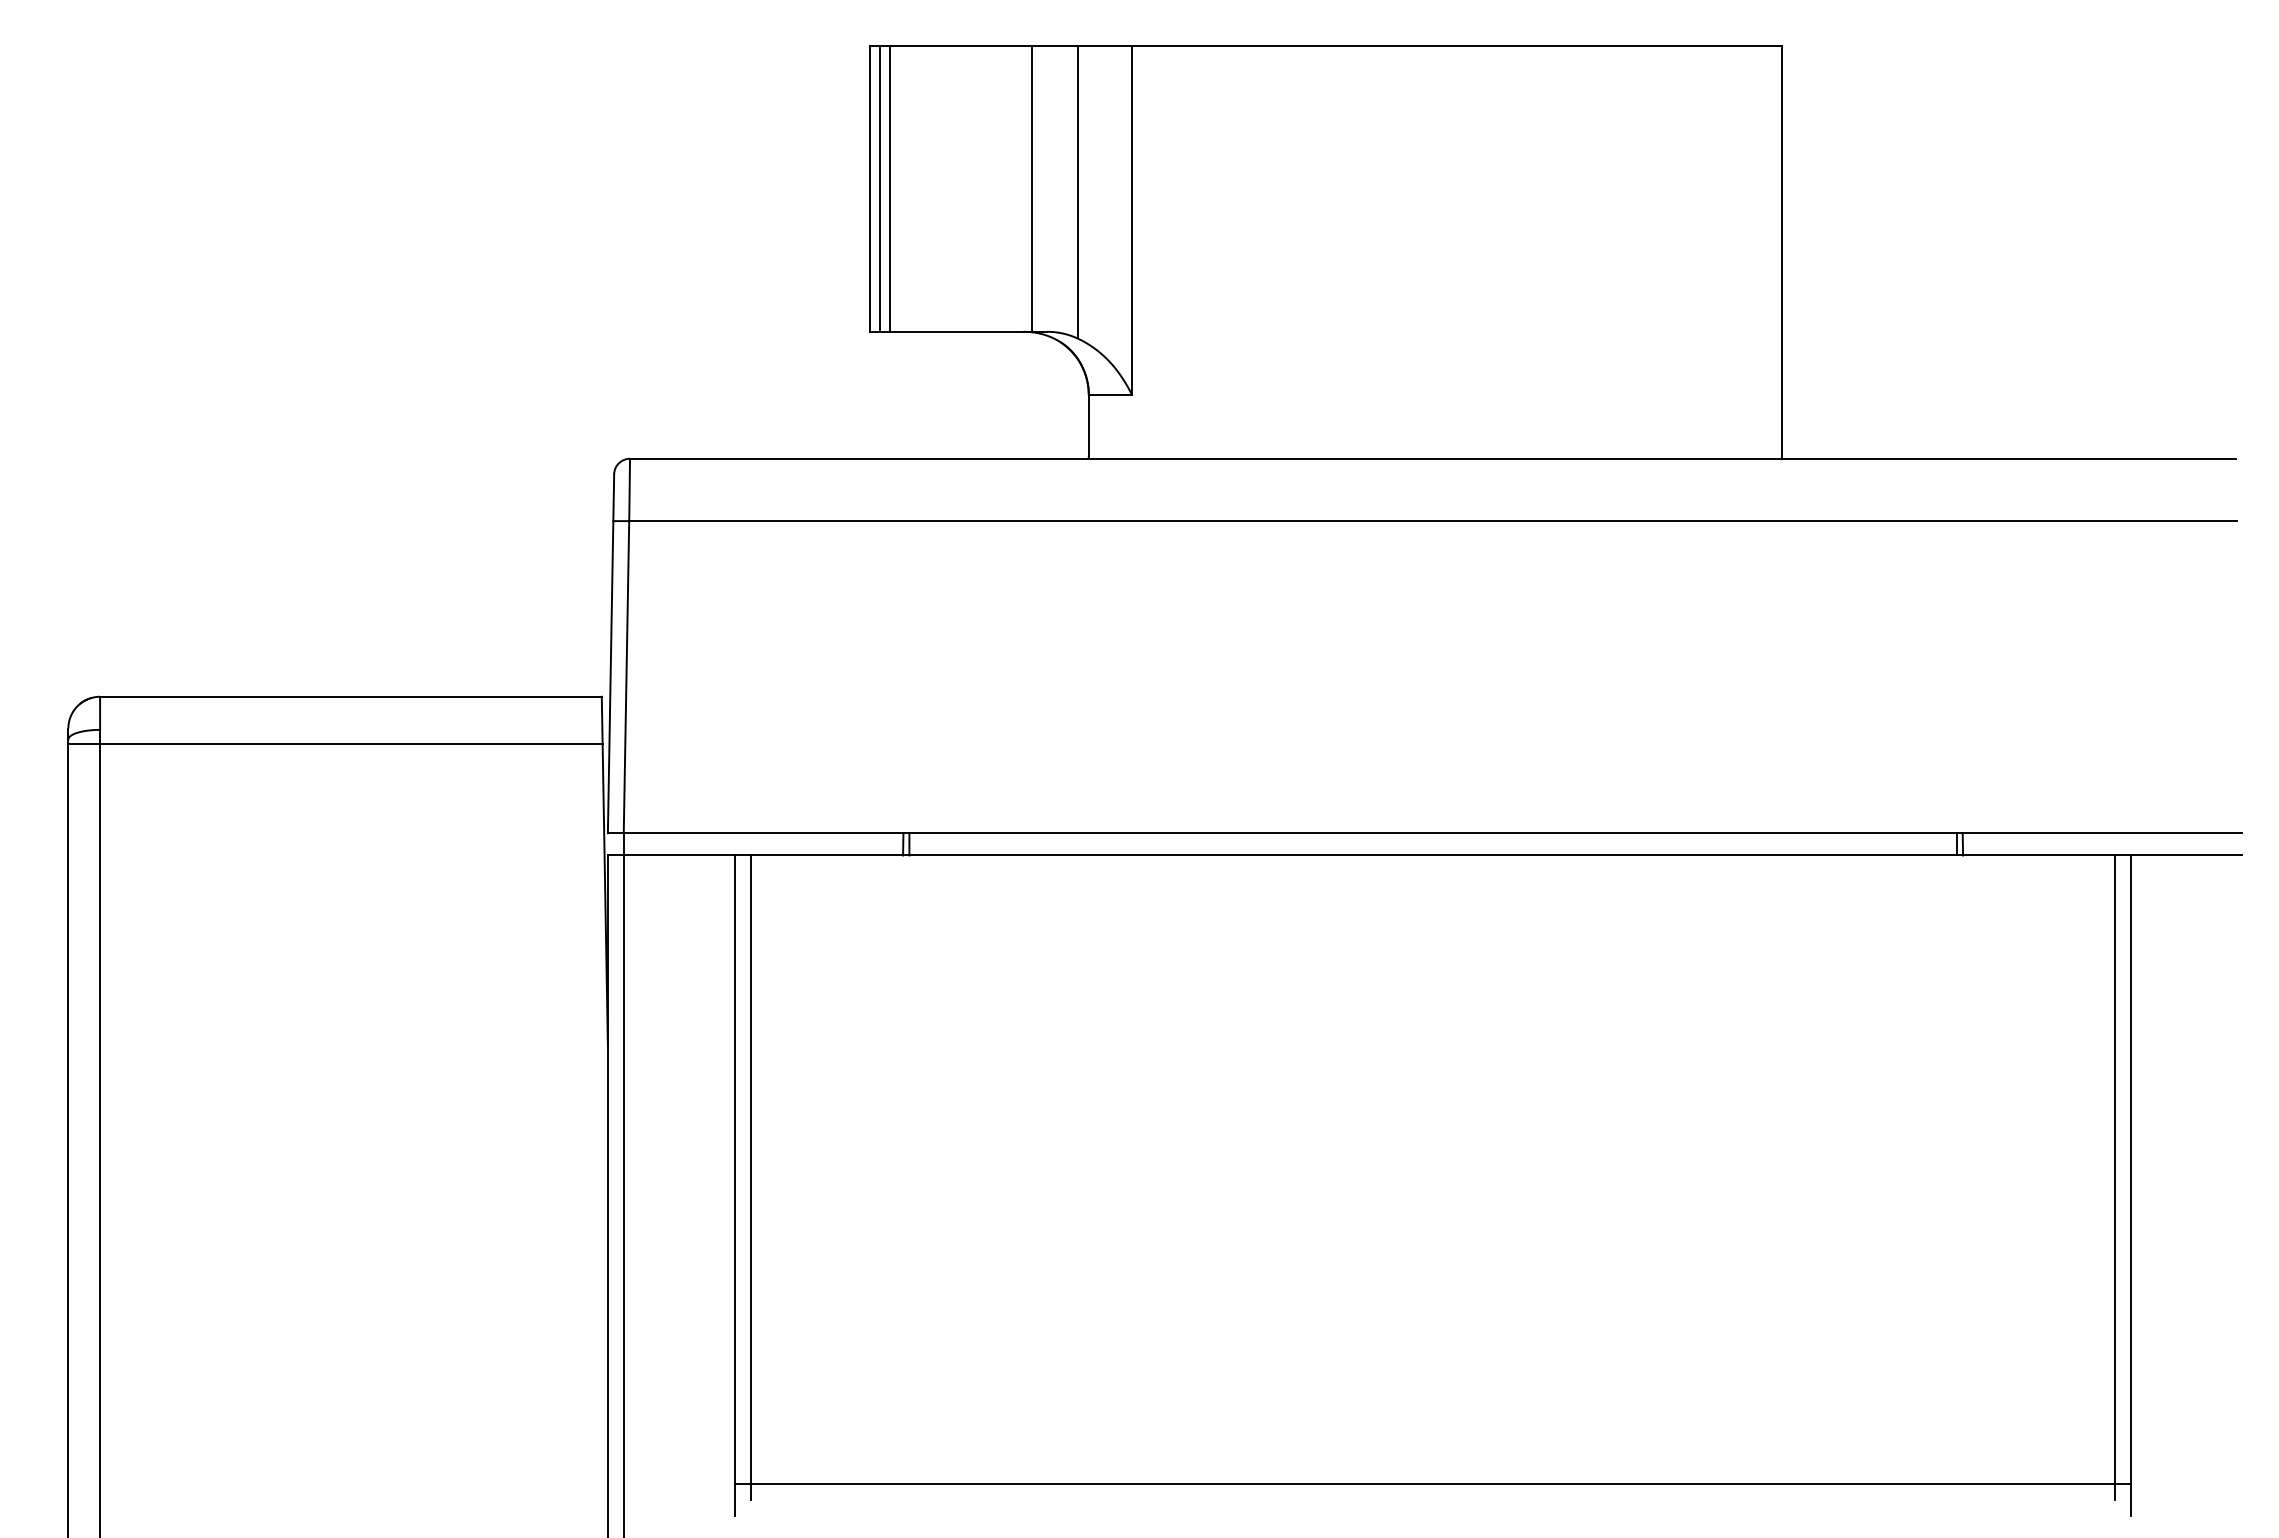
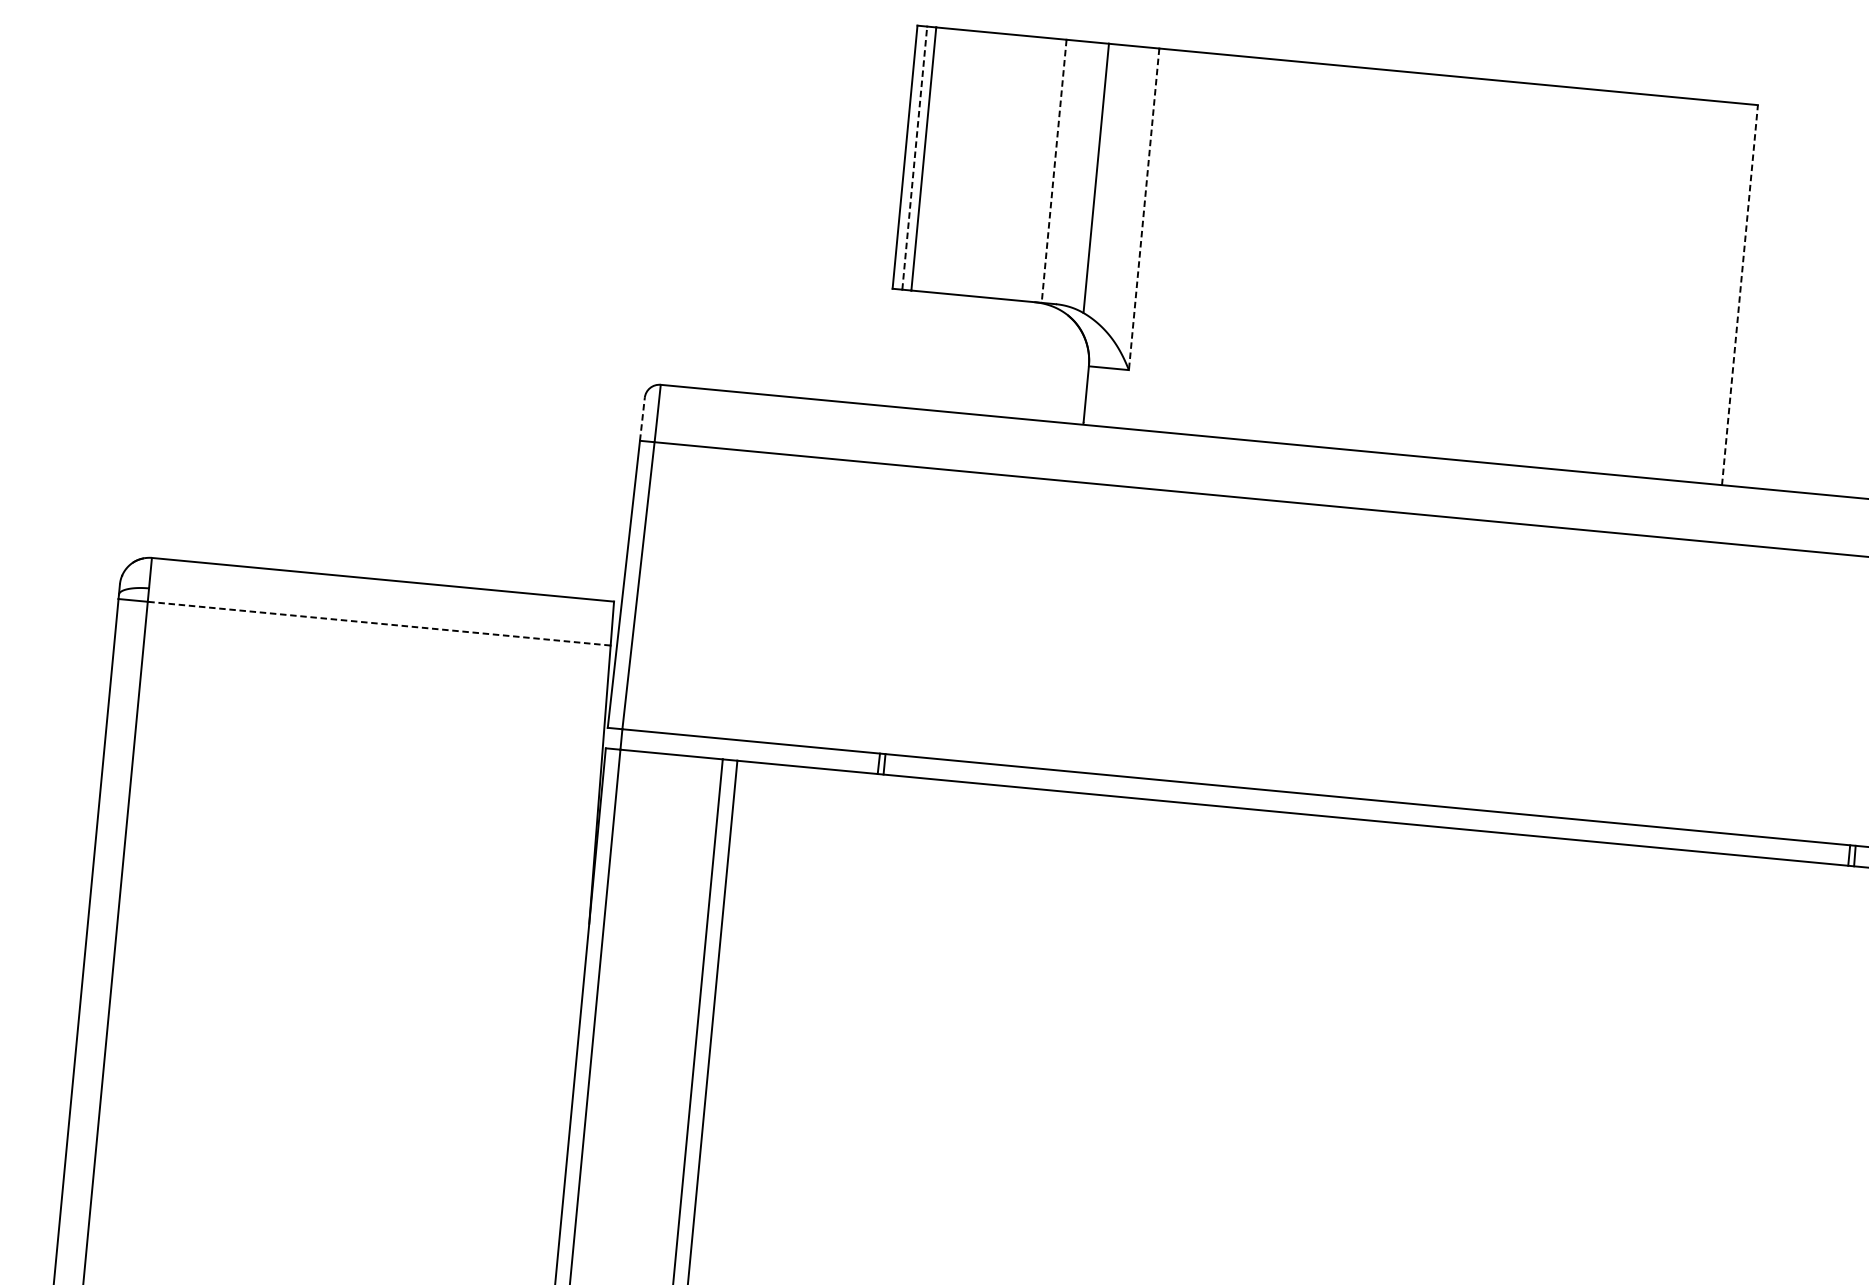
line: (880, 189) -> (914, 158), solid -> dashed
line: (1031, 189) -> (1054, 171), solid -> dashed
line: (1132, 220) -> (1144, 209), solid -> dashed
line: (1782, 251) -> (1740, 294), solid -> dashed
line: (613, 497) -> (642, 419), solid -> dashed
line: (350, 744) -> (378, 623), solid -> dashed

